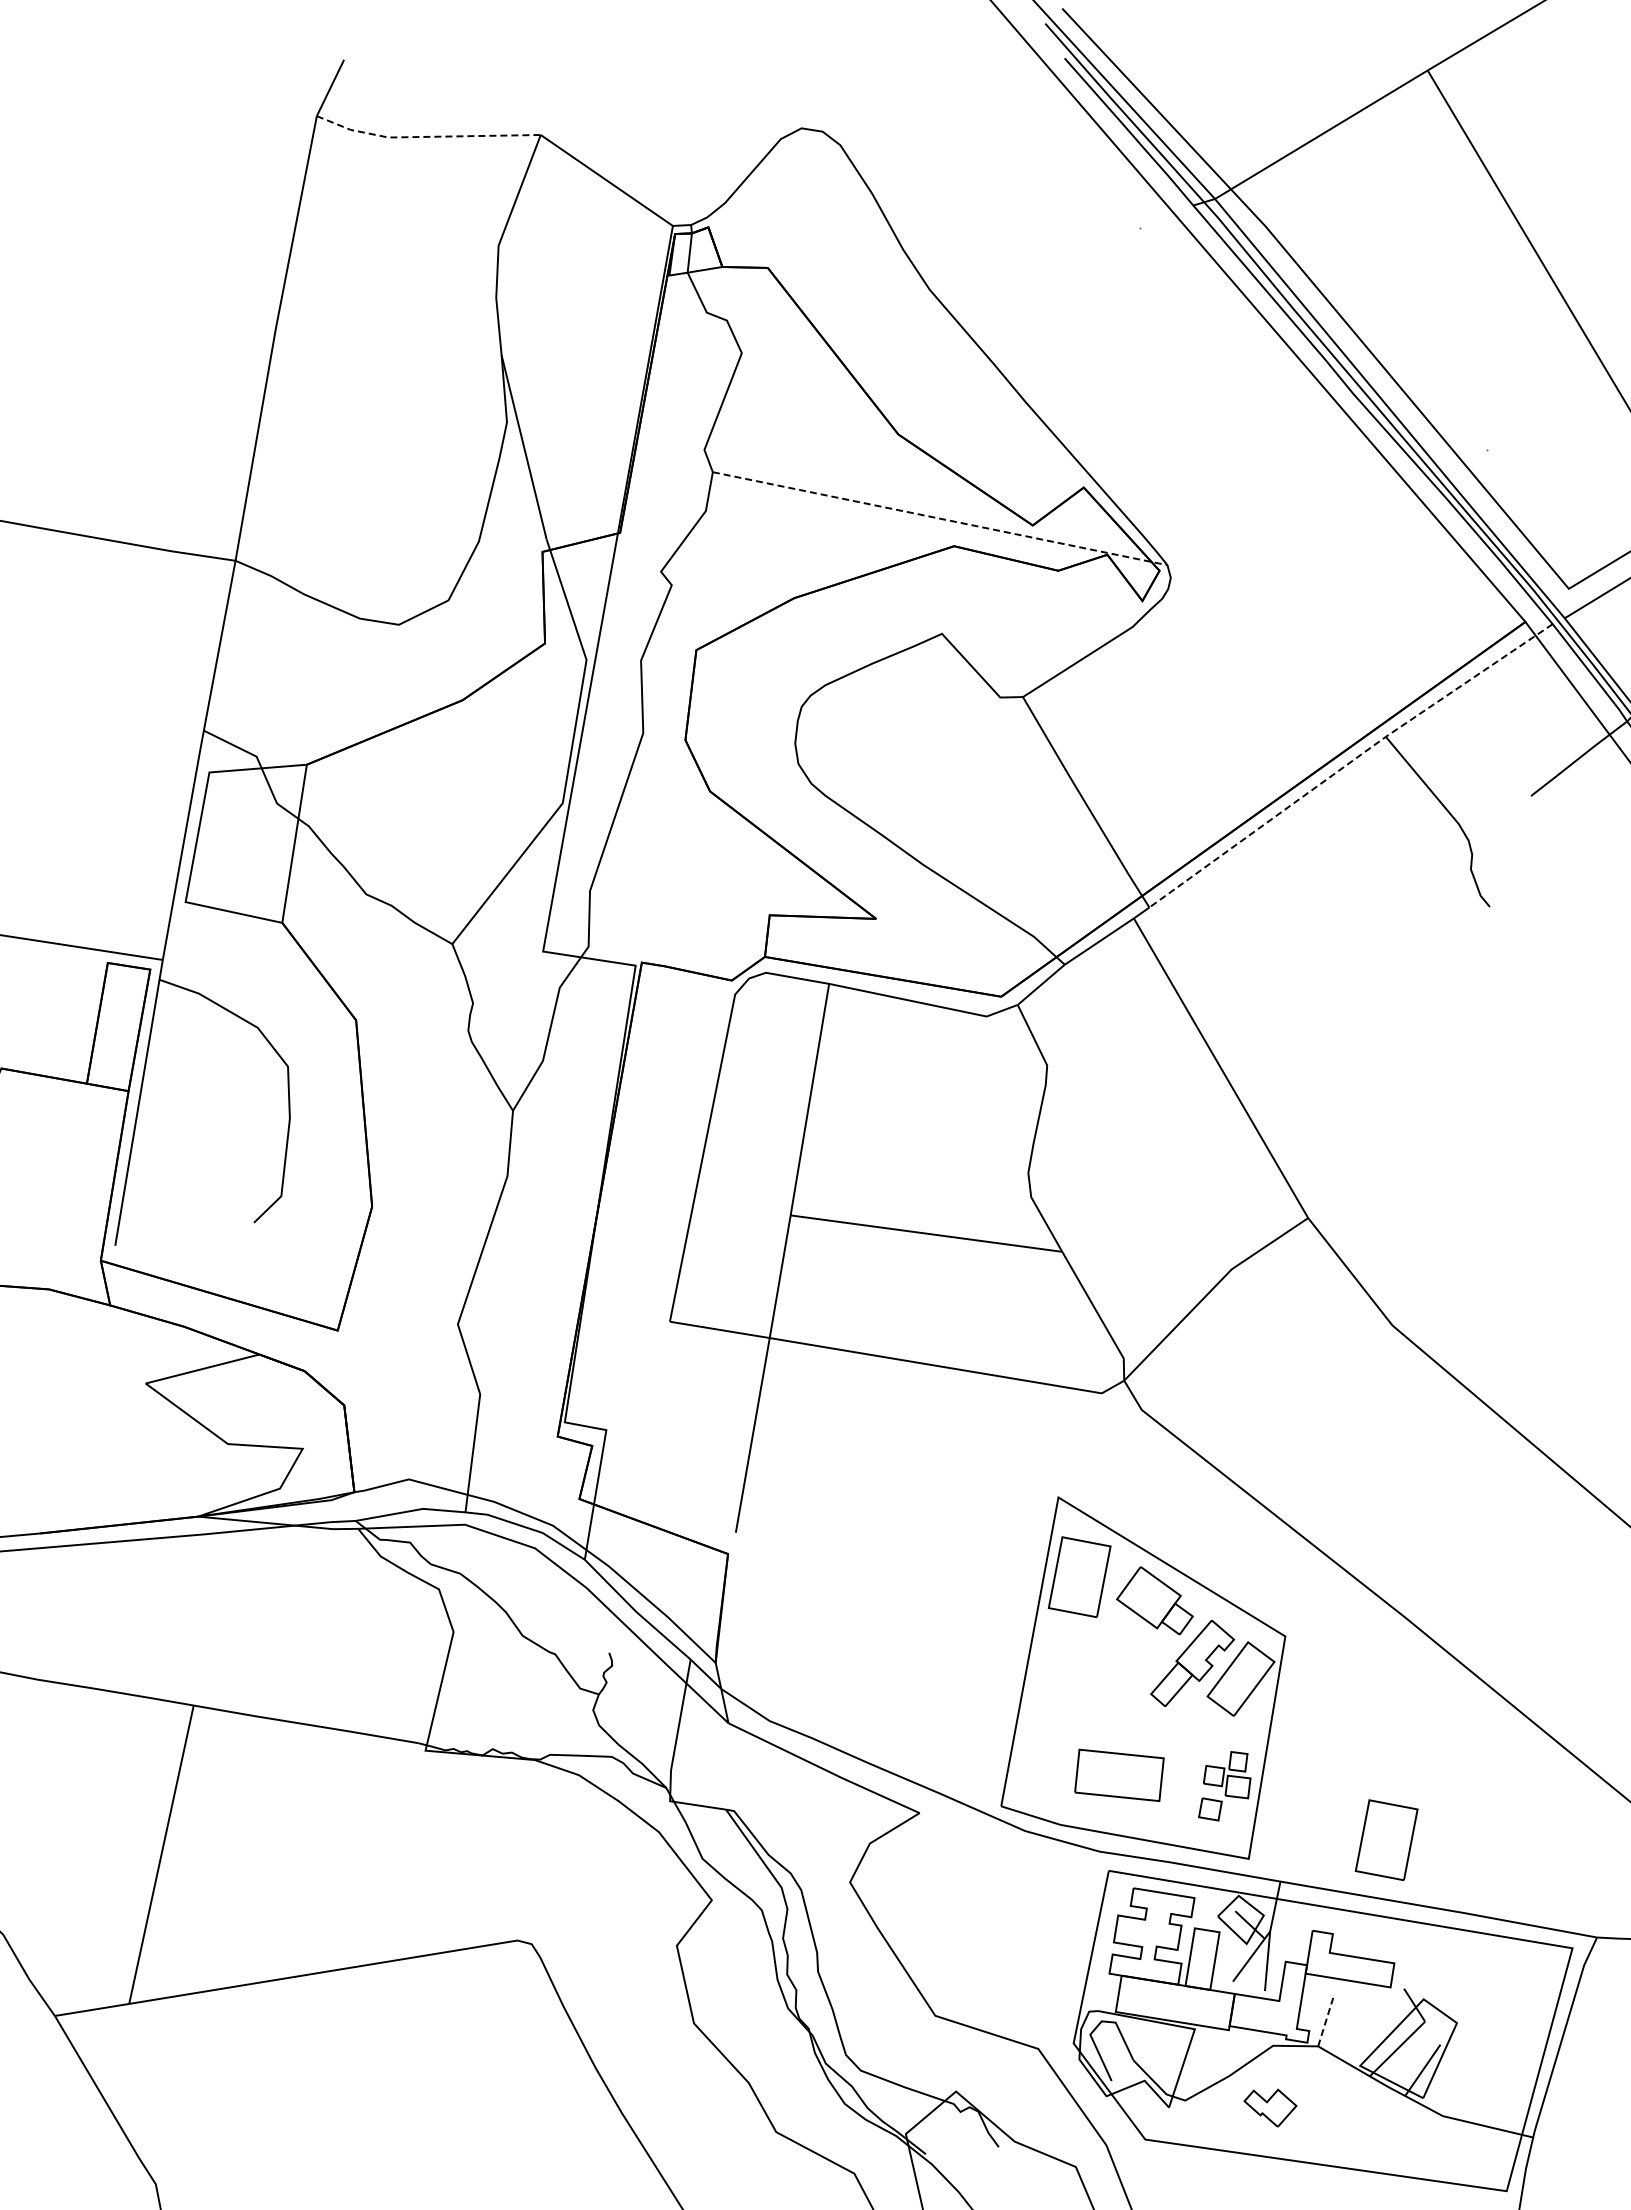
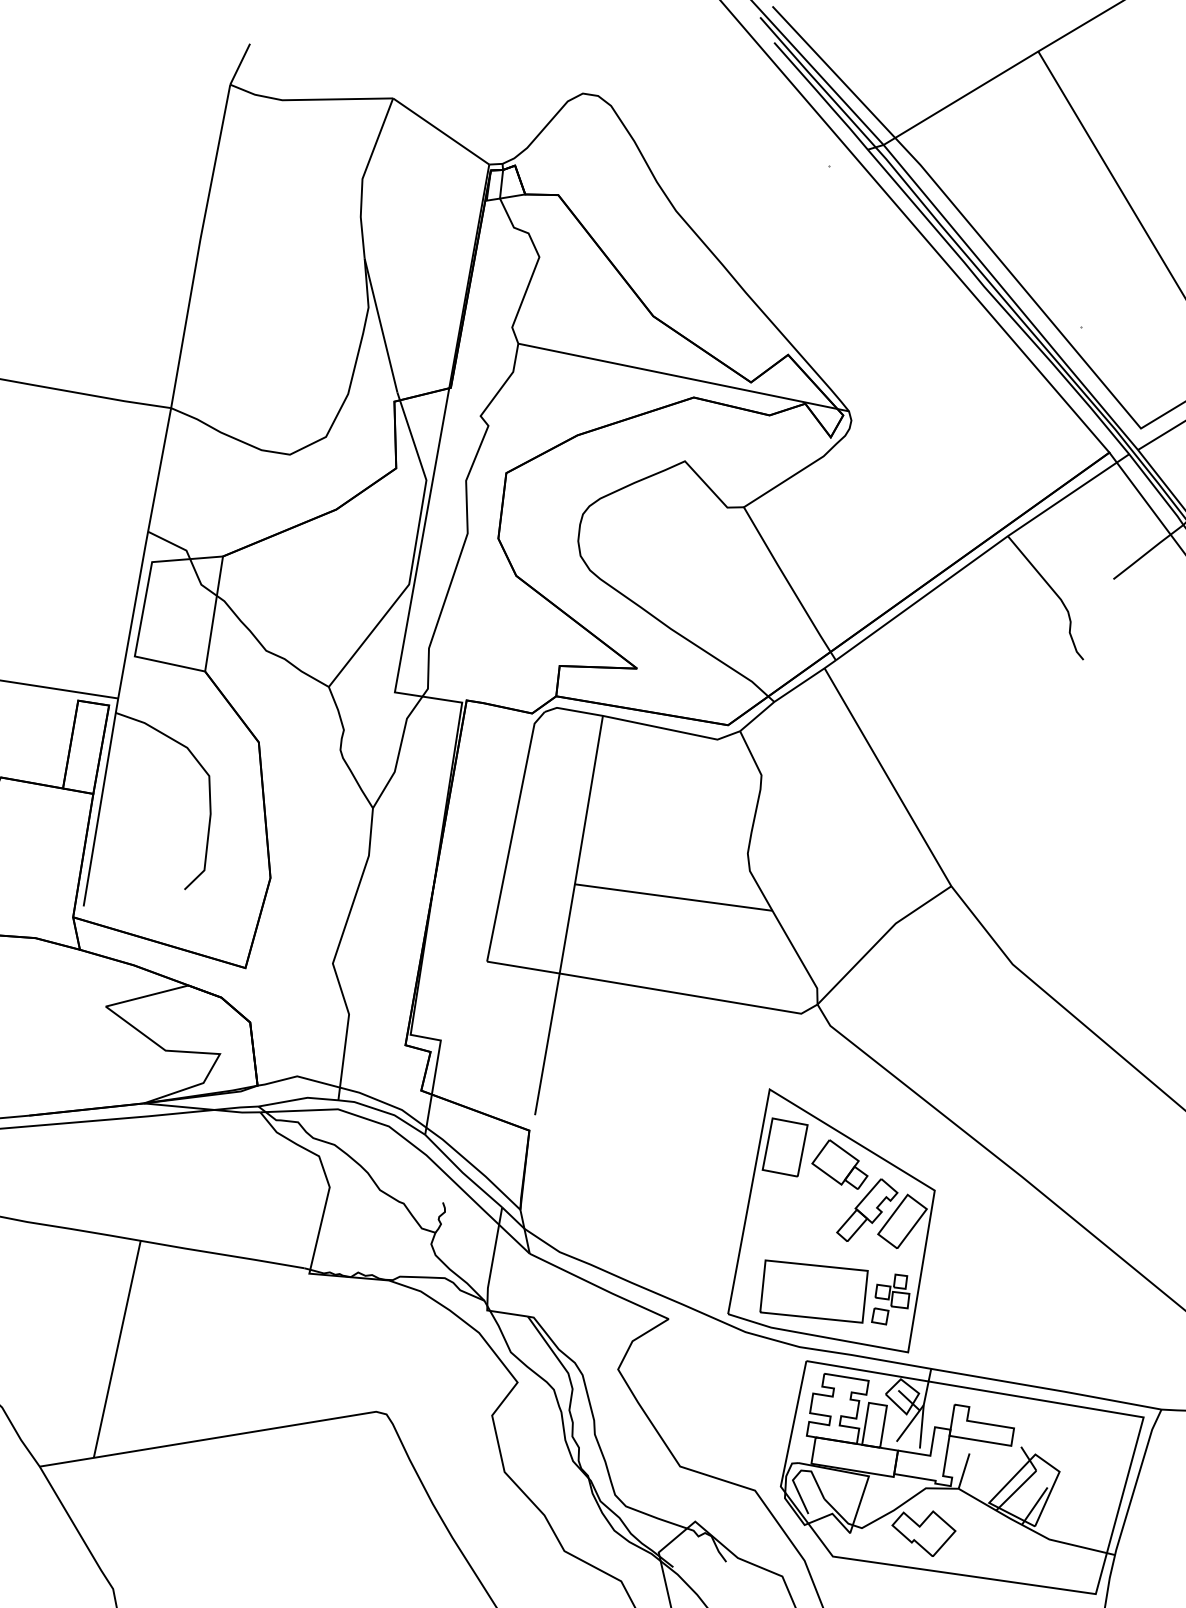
line: (426, 136) -> (310, 99), dashed -> solid
line: (940, 518) -> (683, 377), dashed -> solid
line: (1349, 763) -> (981, 555), dashed -> solid
part: (1119, 1775) -> (814, 1291), size x1.67
part: (1386, 1839) -> (1008, 1338), removed
line: (1325, 2021) -> (963, 1470), dashed -> solid
part: (1270, 2107) -> (923, 1533), size x1.67

